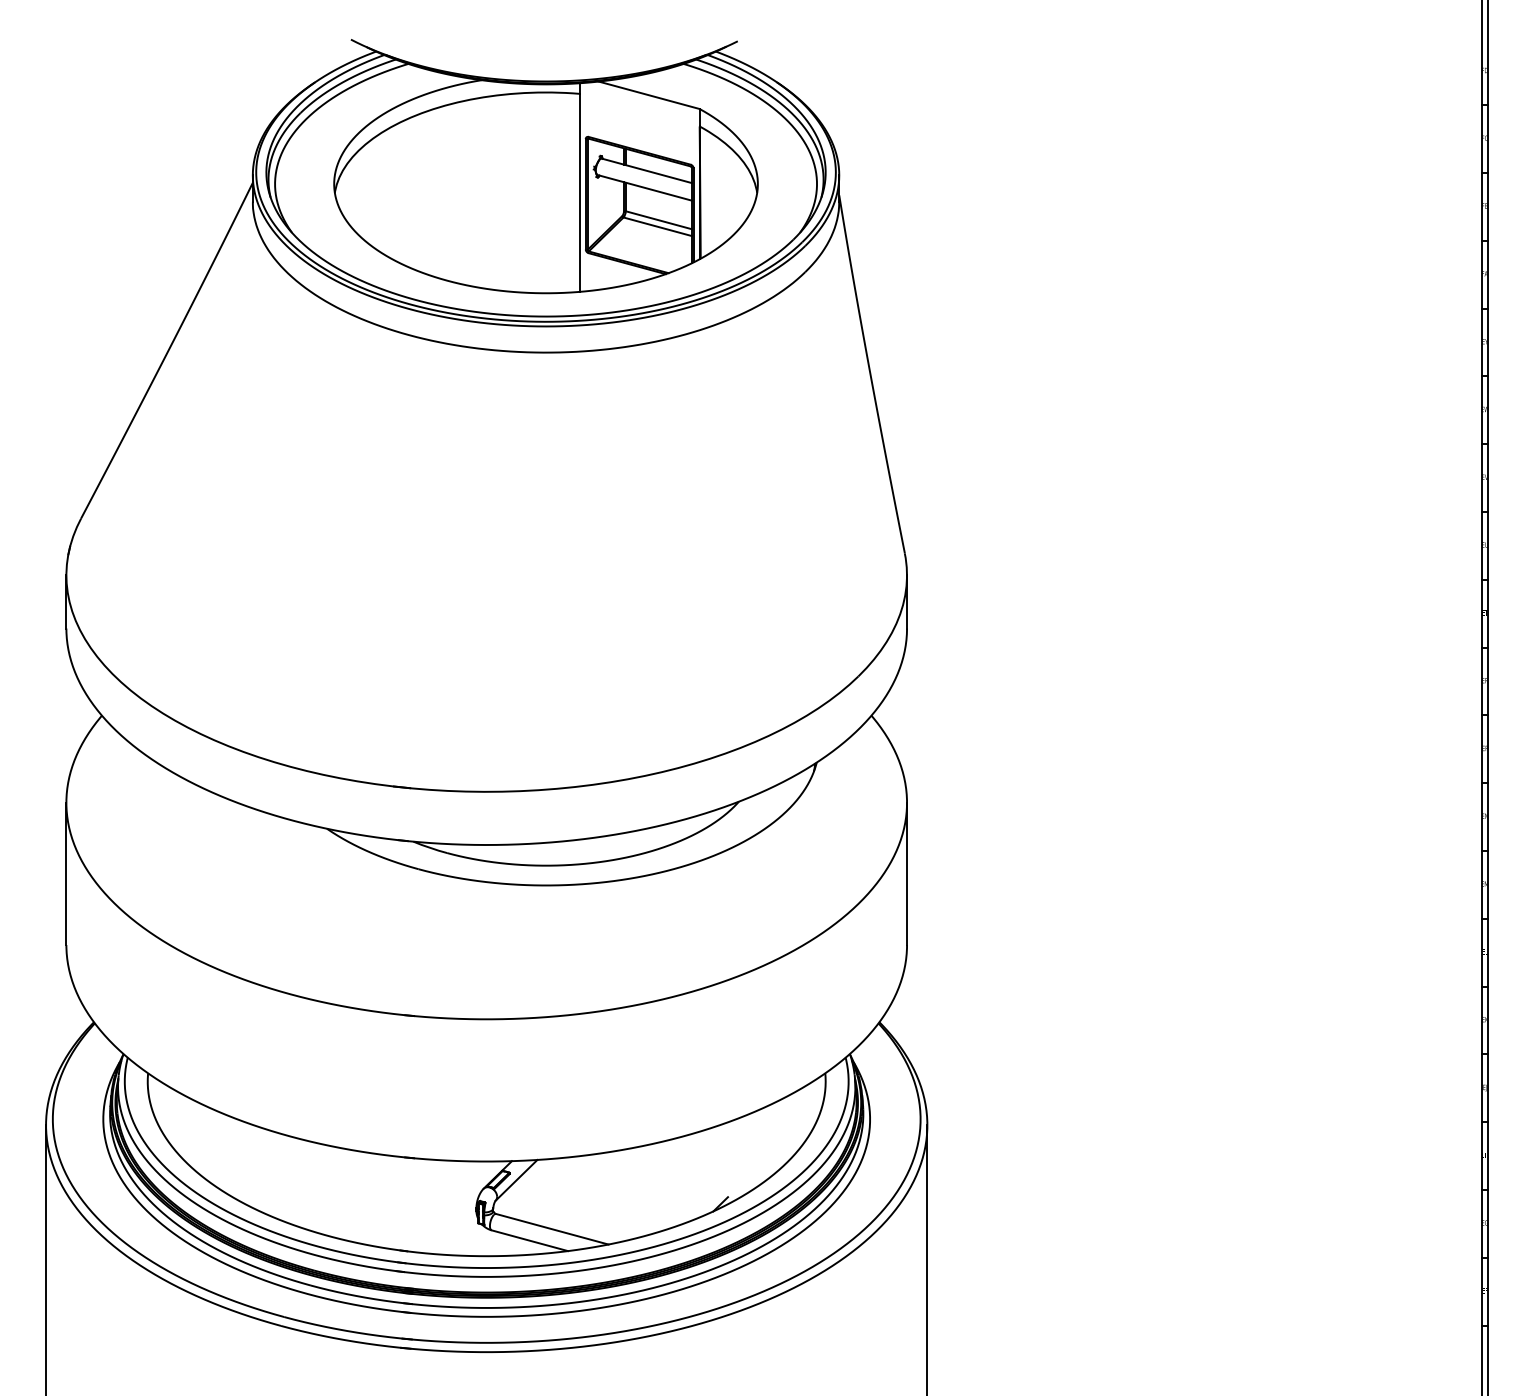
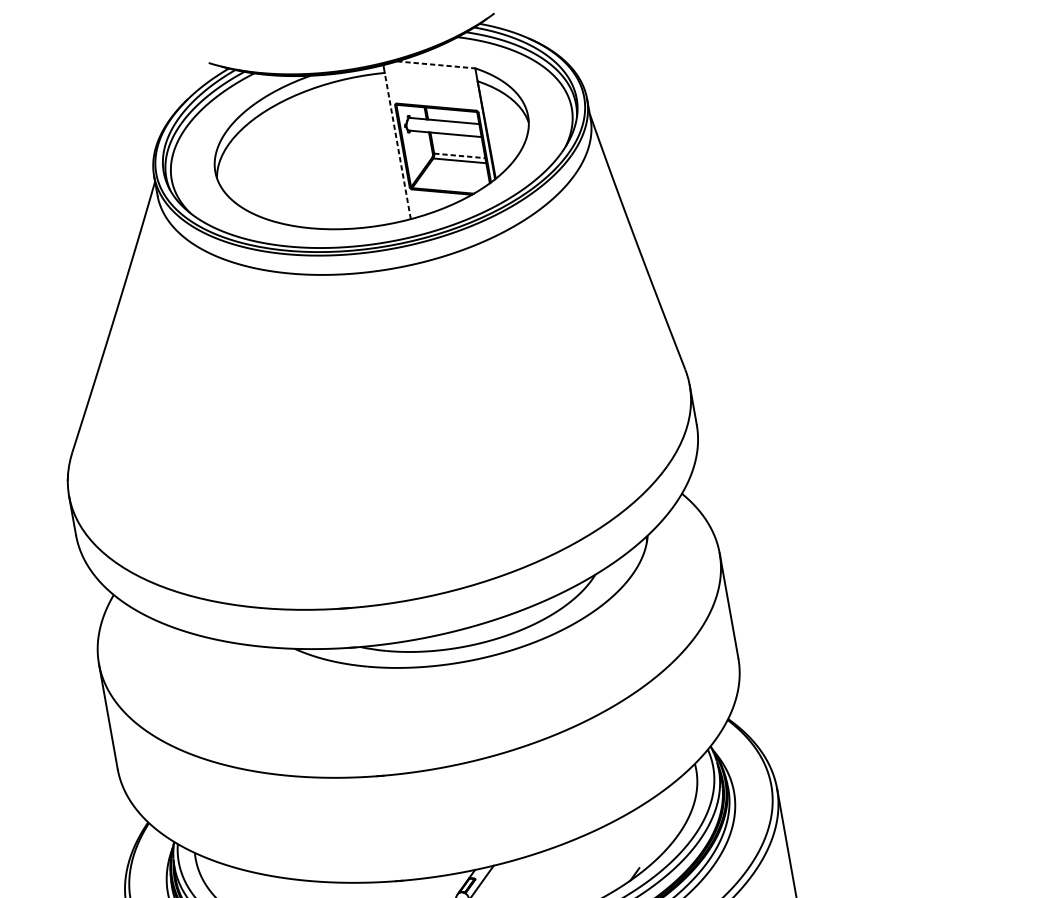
line: (649, 95) -> (436, 65), solid -> dashed
line: (579, 192) -> (397, 145), solid -> dashed
line: (659, 220) -> (460, 155), solid -> dashed

